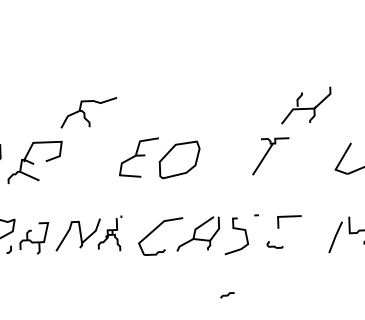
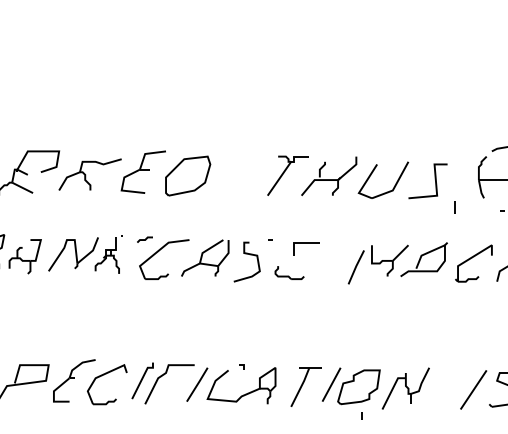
part: (306, 104) -> (329, 175), moved
part: (88, 112) -> (89, 174), moved
part: (275, 244) -> (289, 272), size x1.67
line: (226, 295) -> (144, 239), moved

